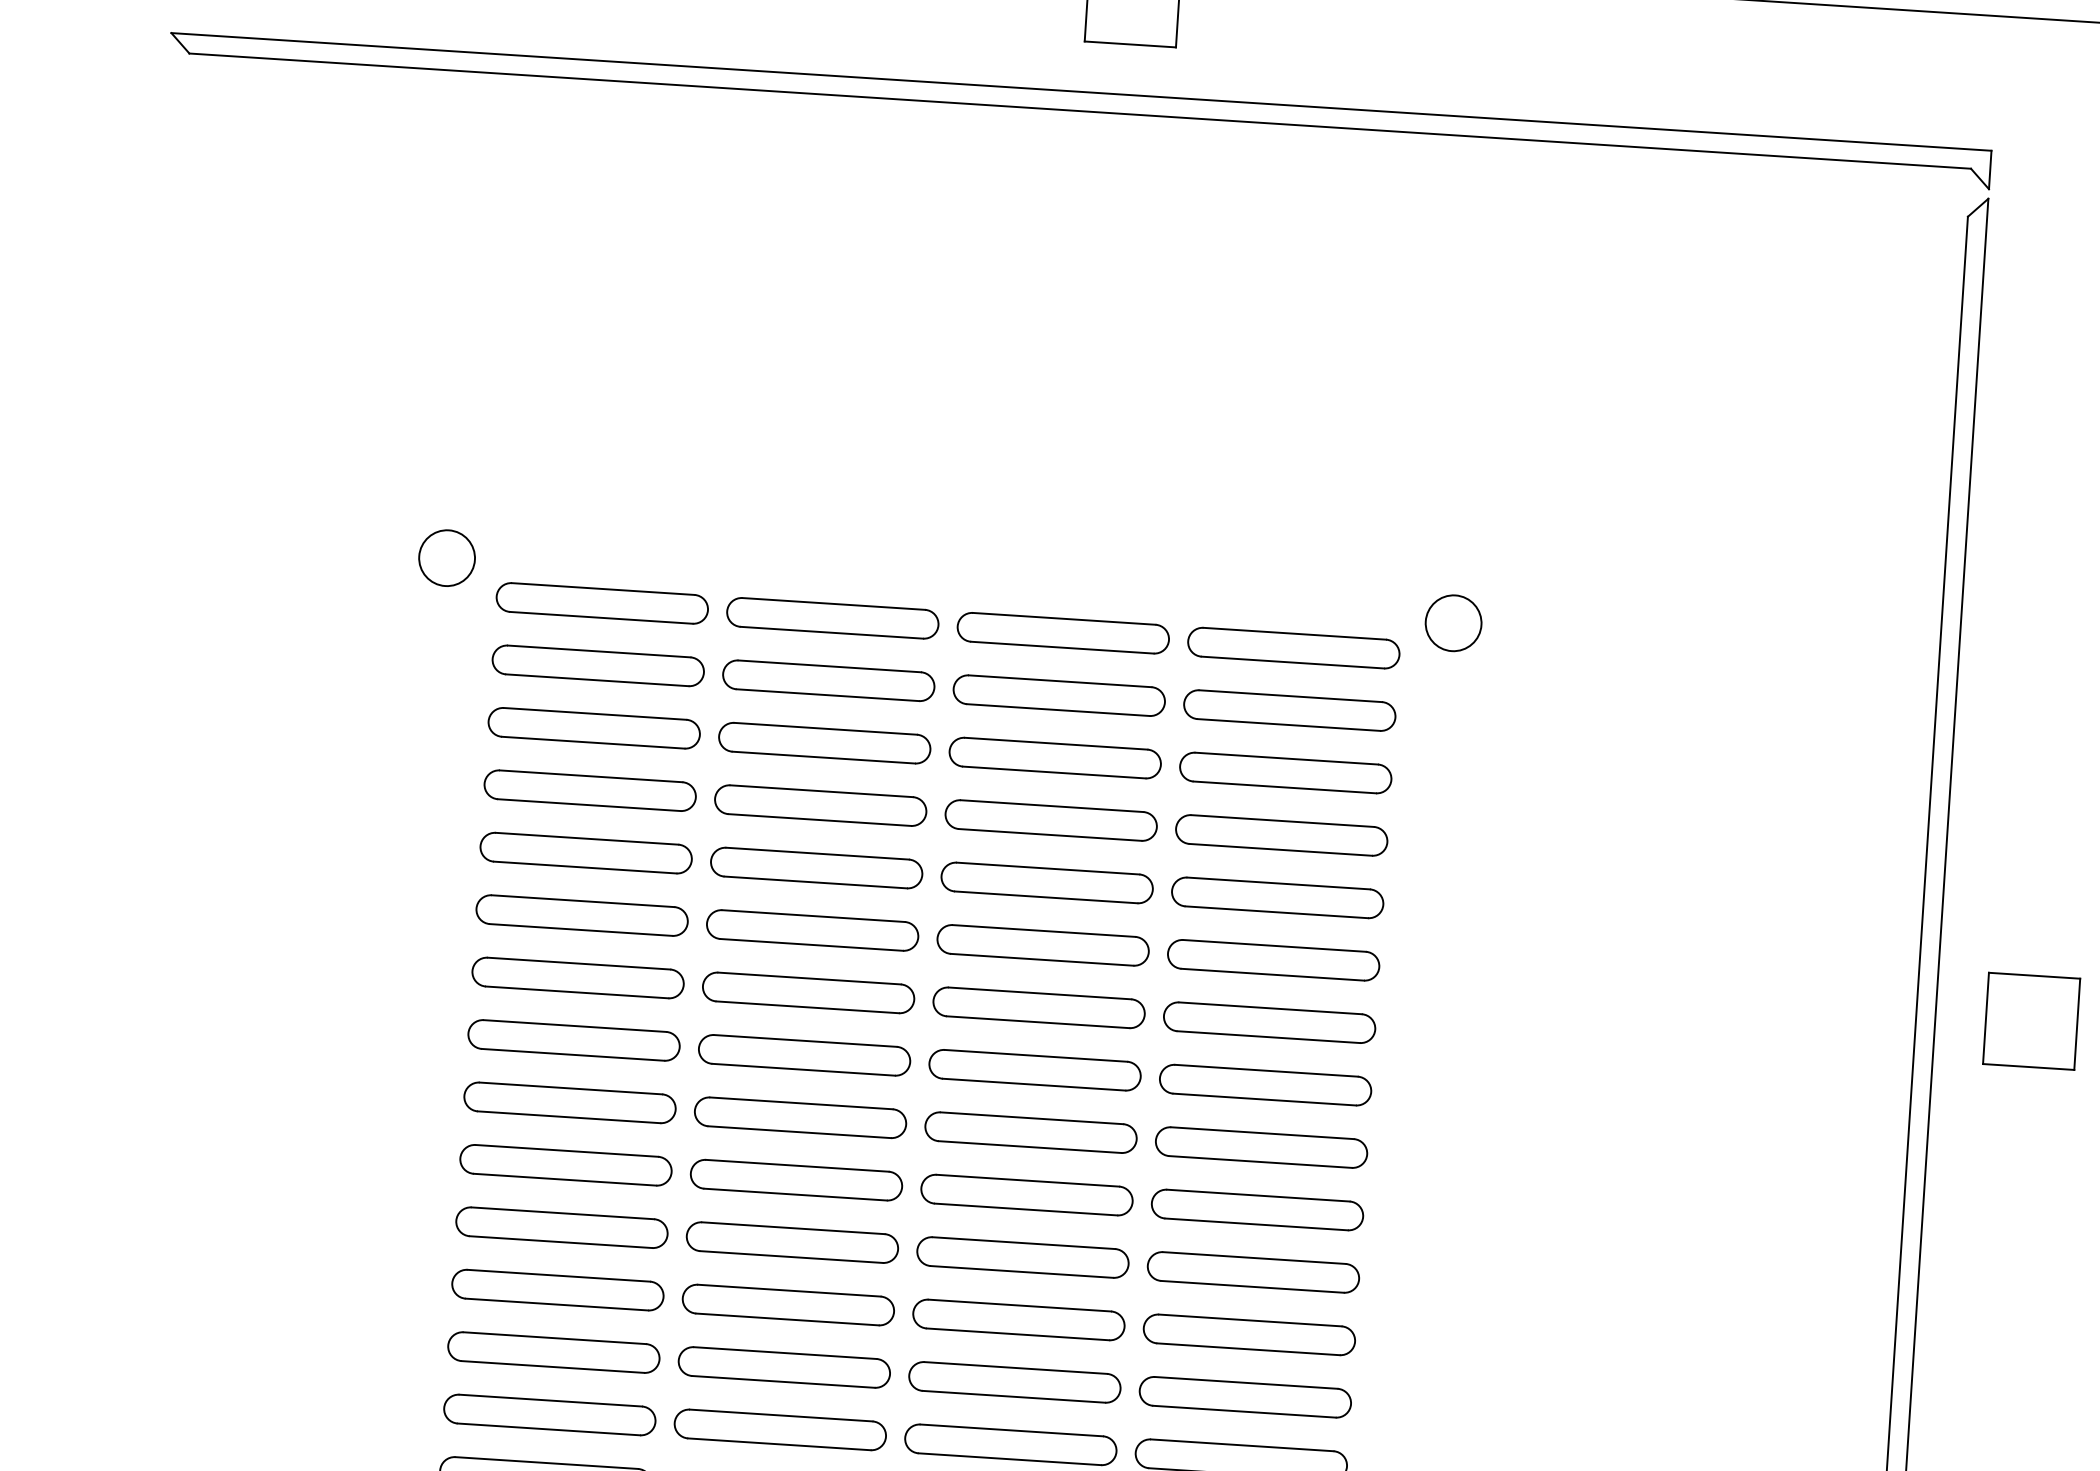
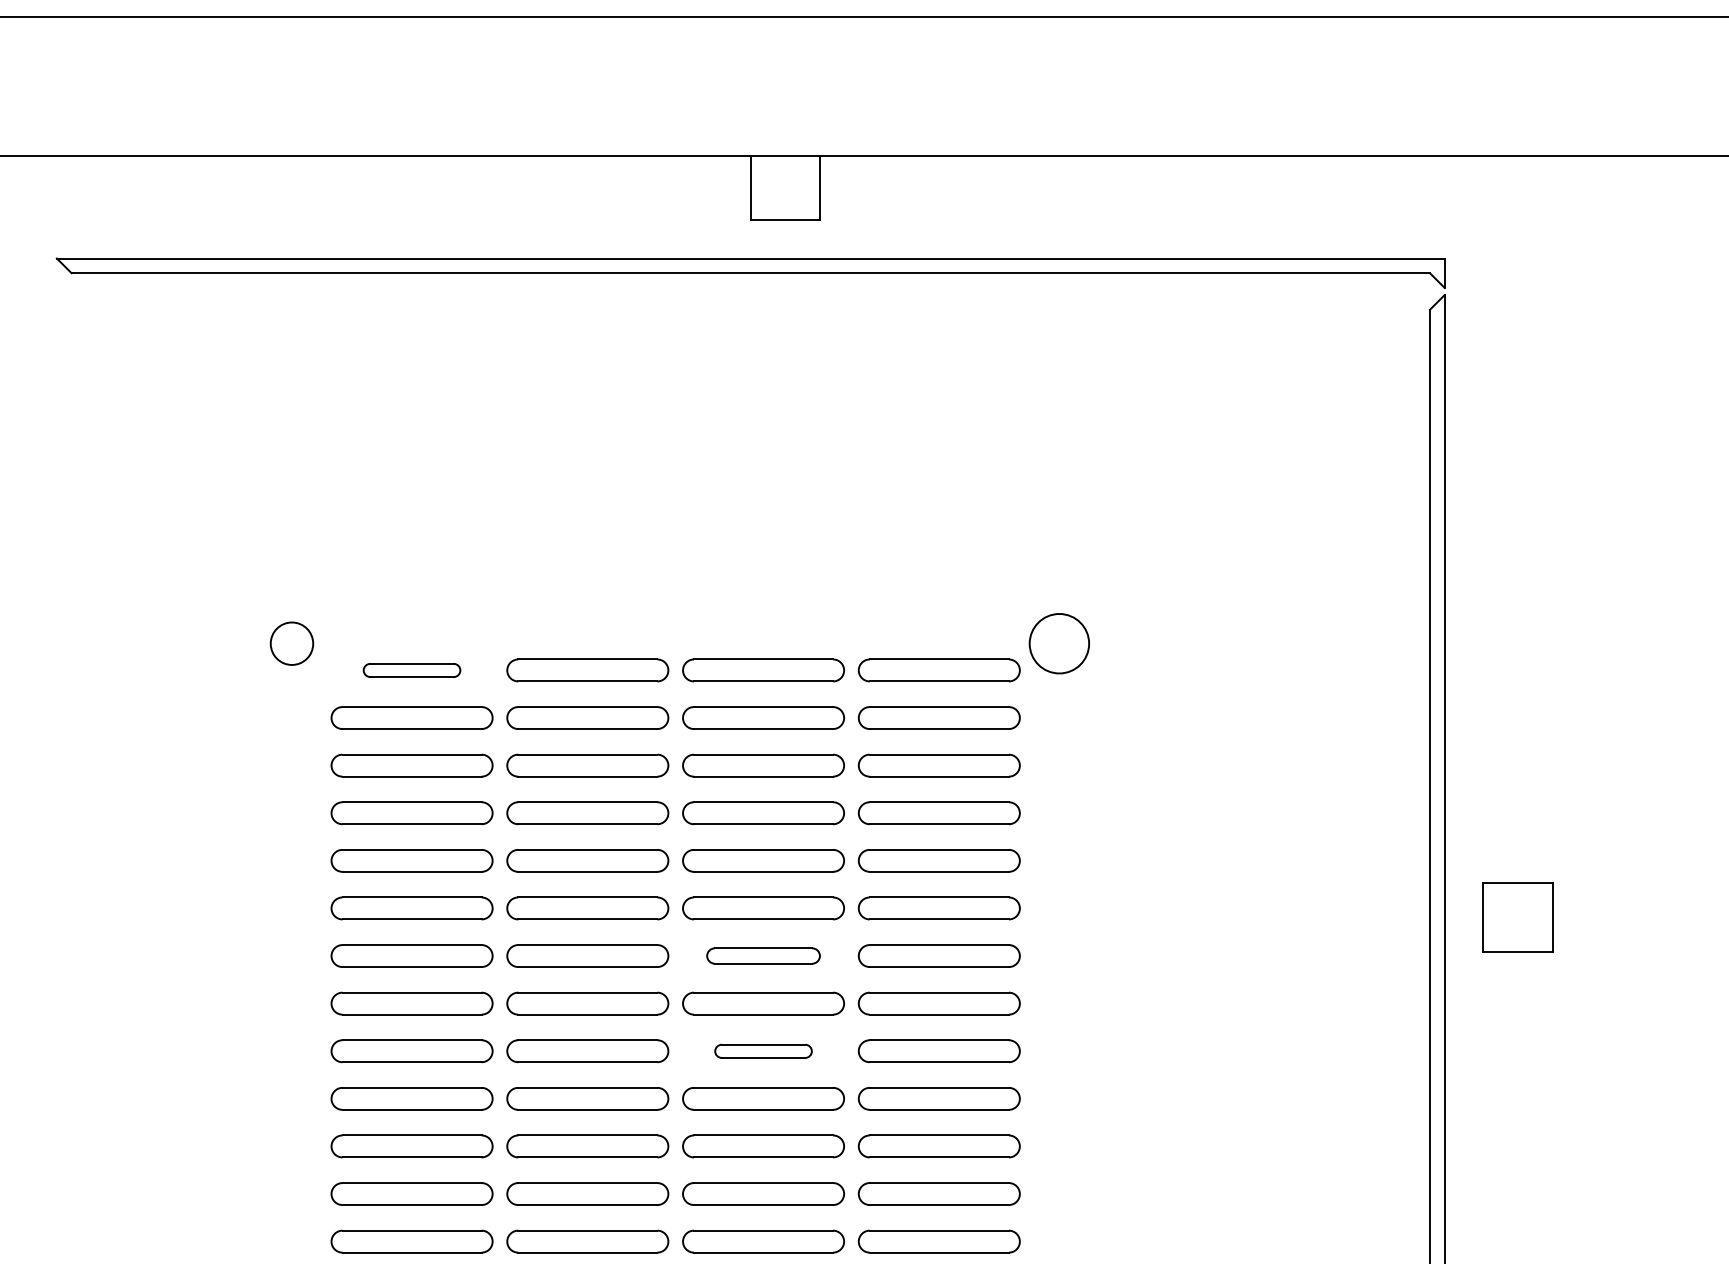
part: (601, 603) -> (411, 670), size x0.6
circle: (1453, 622) -> (1059, 643), size x1.4
part: (1039, 1007) -> (763, 955), size x0.7
part: (1030, 1133) -> (763, 1051), size x0.6

